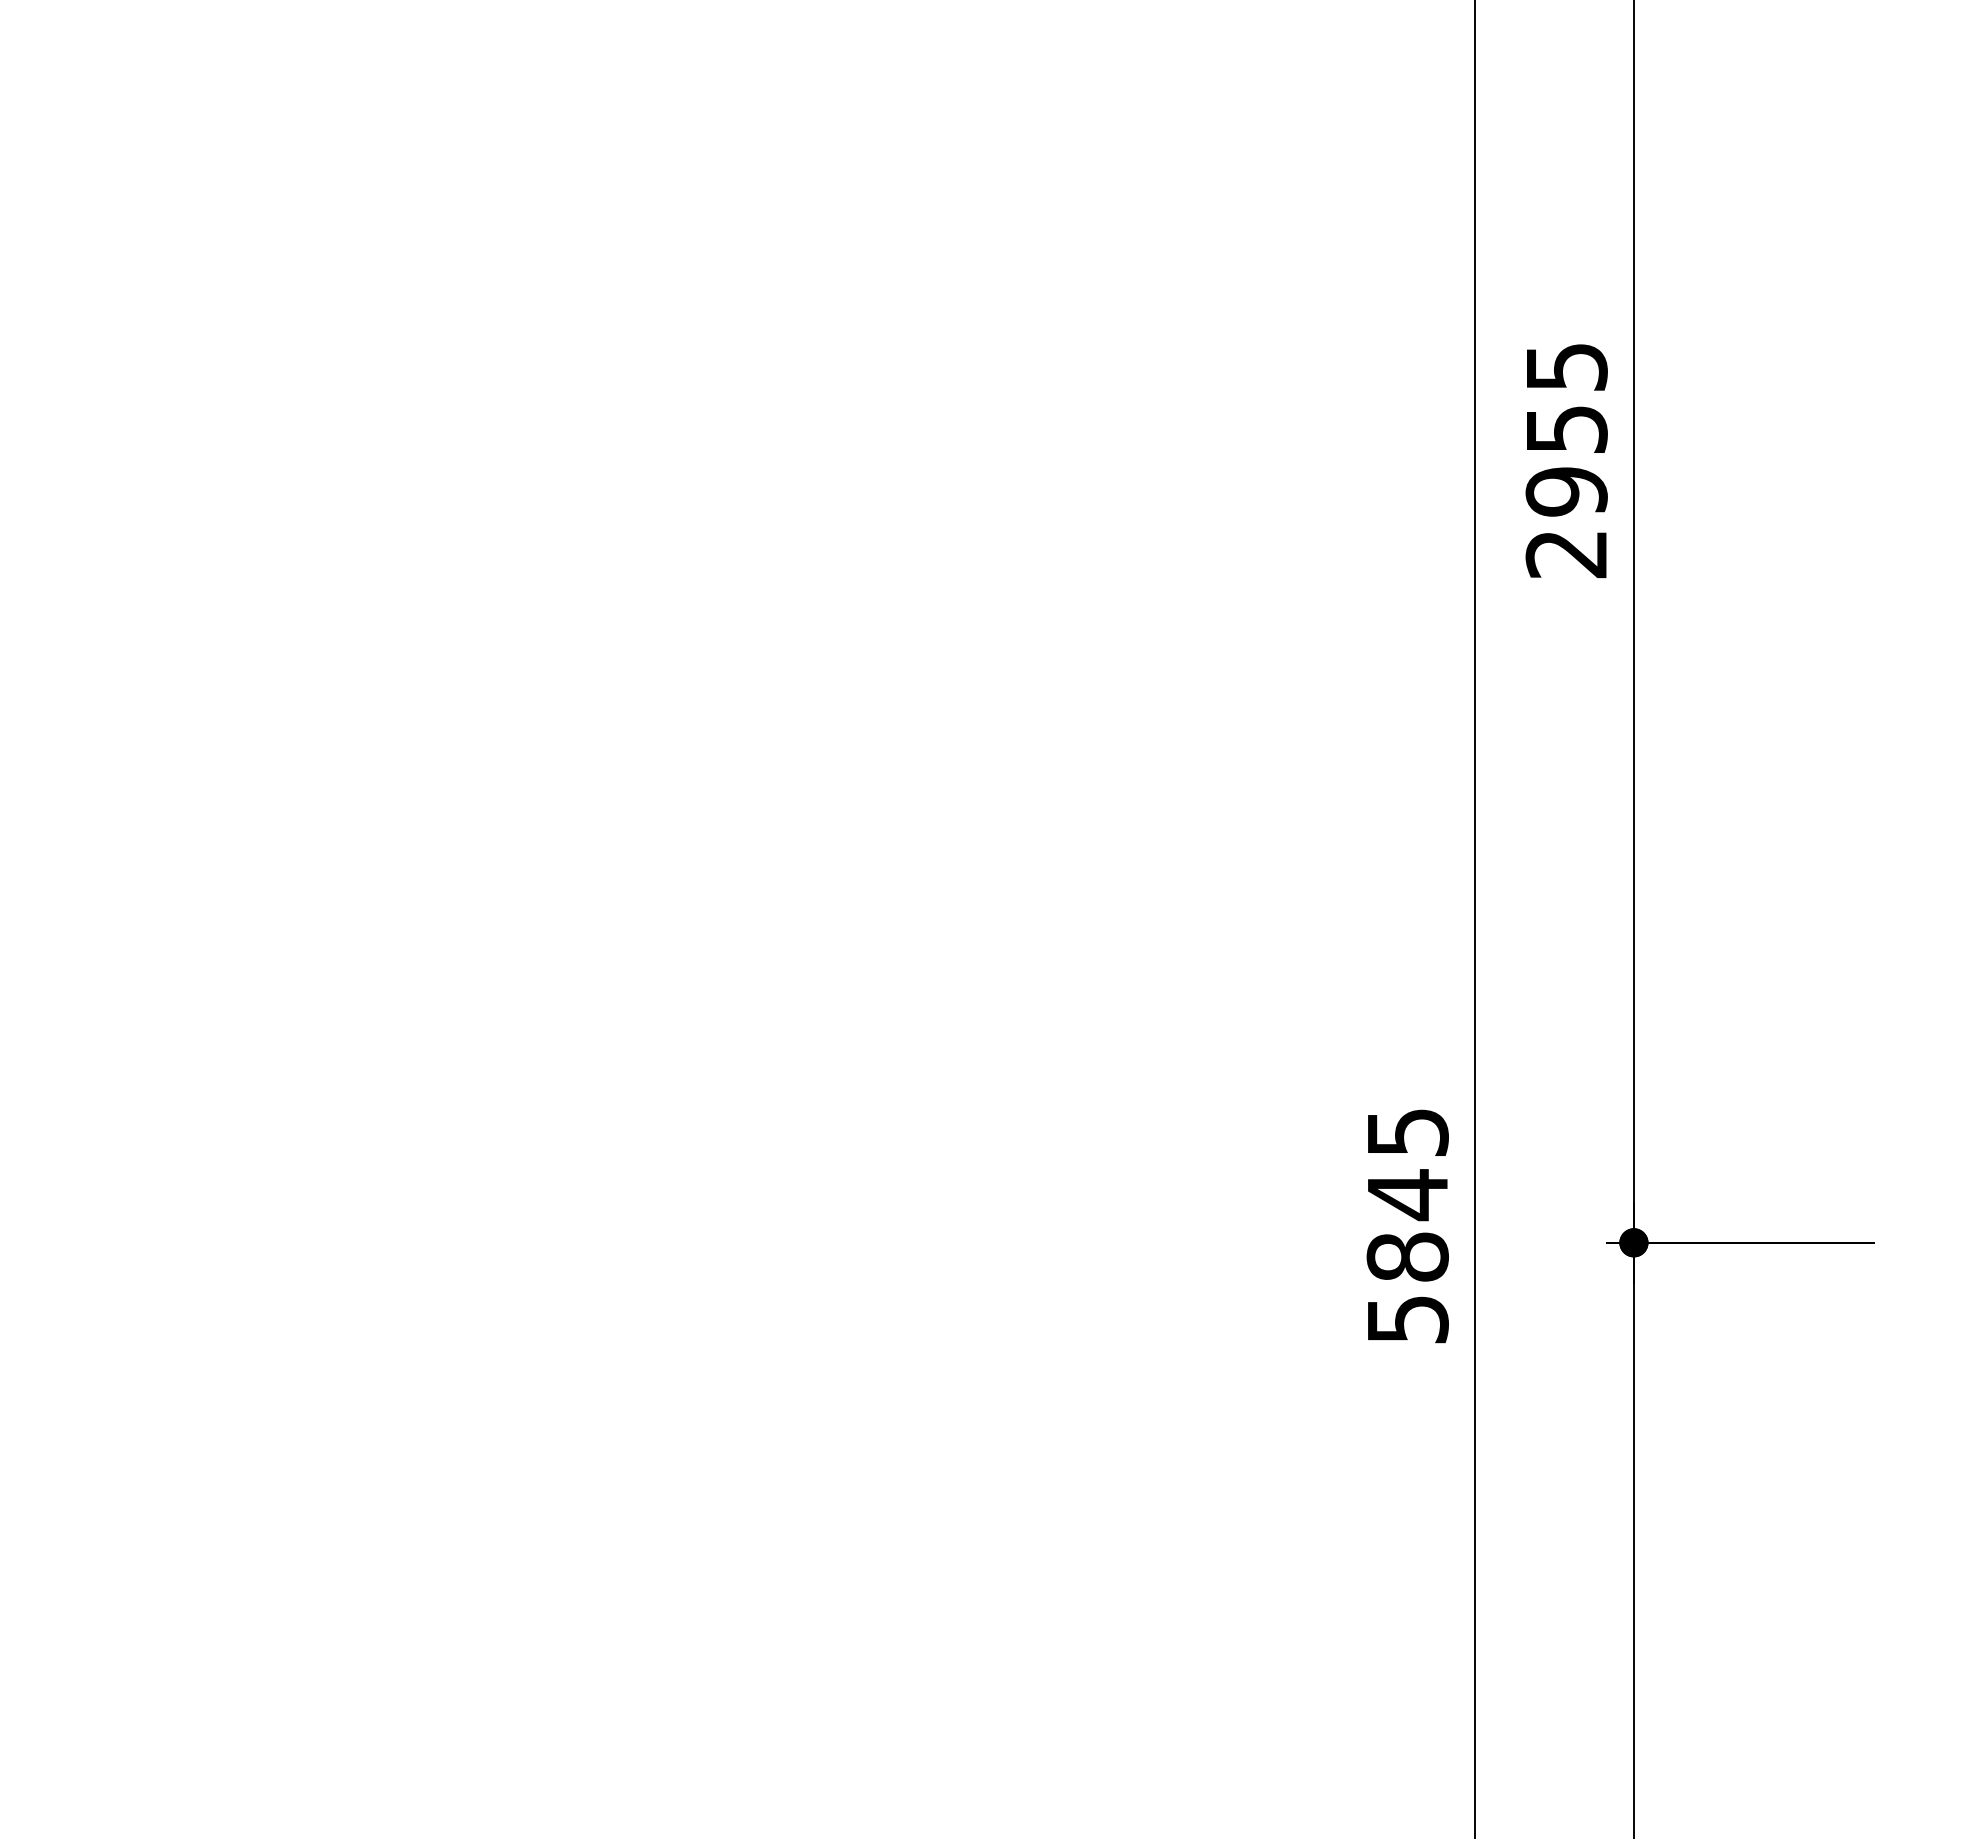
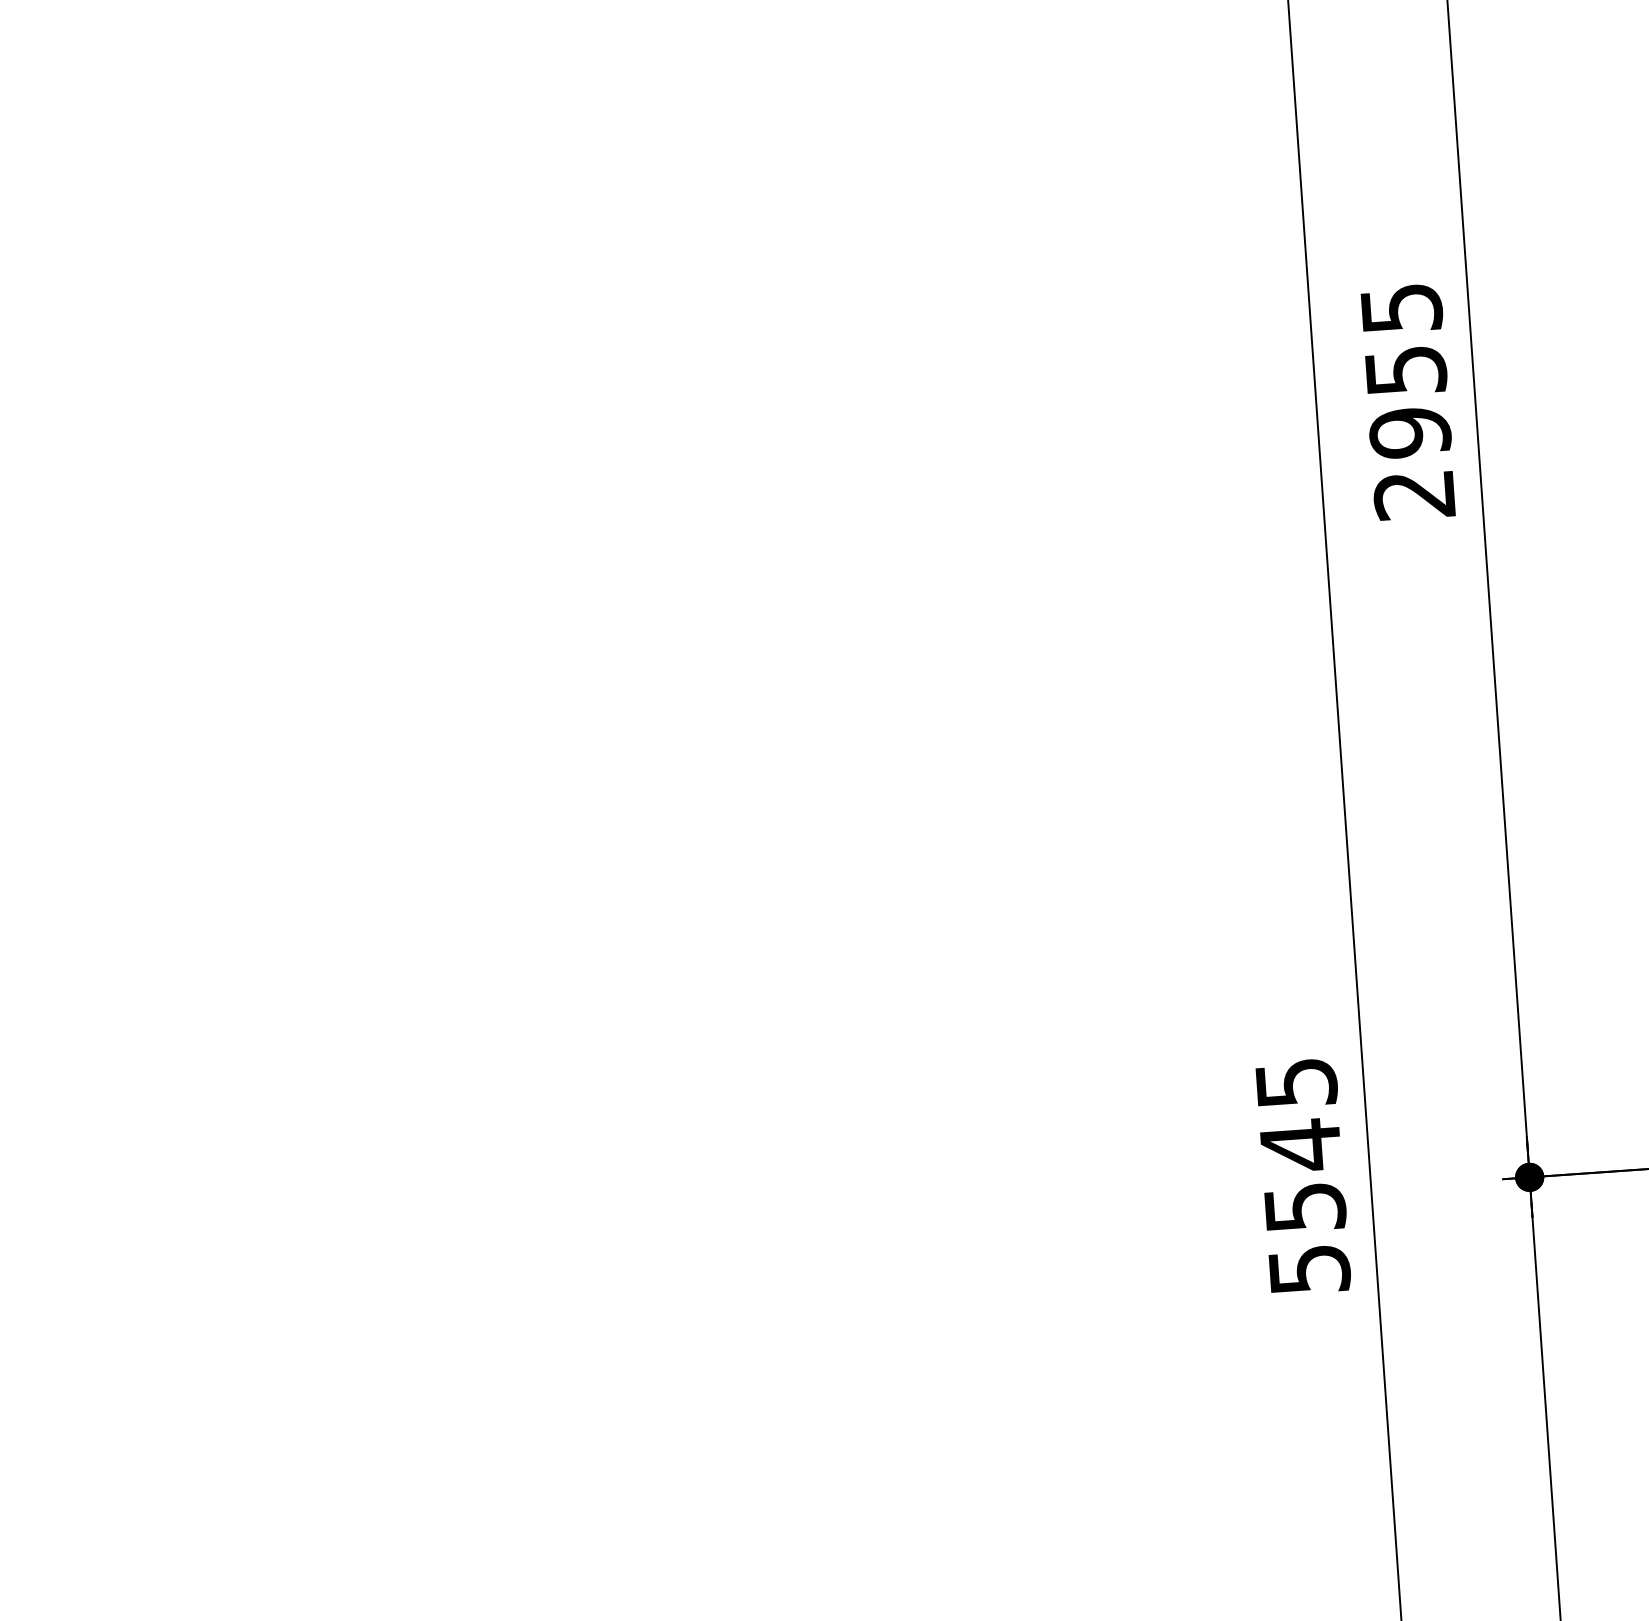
text: (1407, 1256) -> (1304, 1206), 5845 -> 5545

